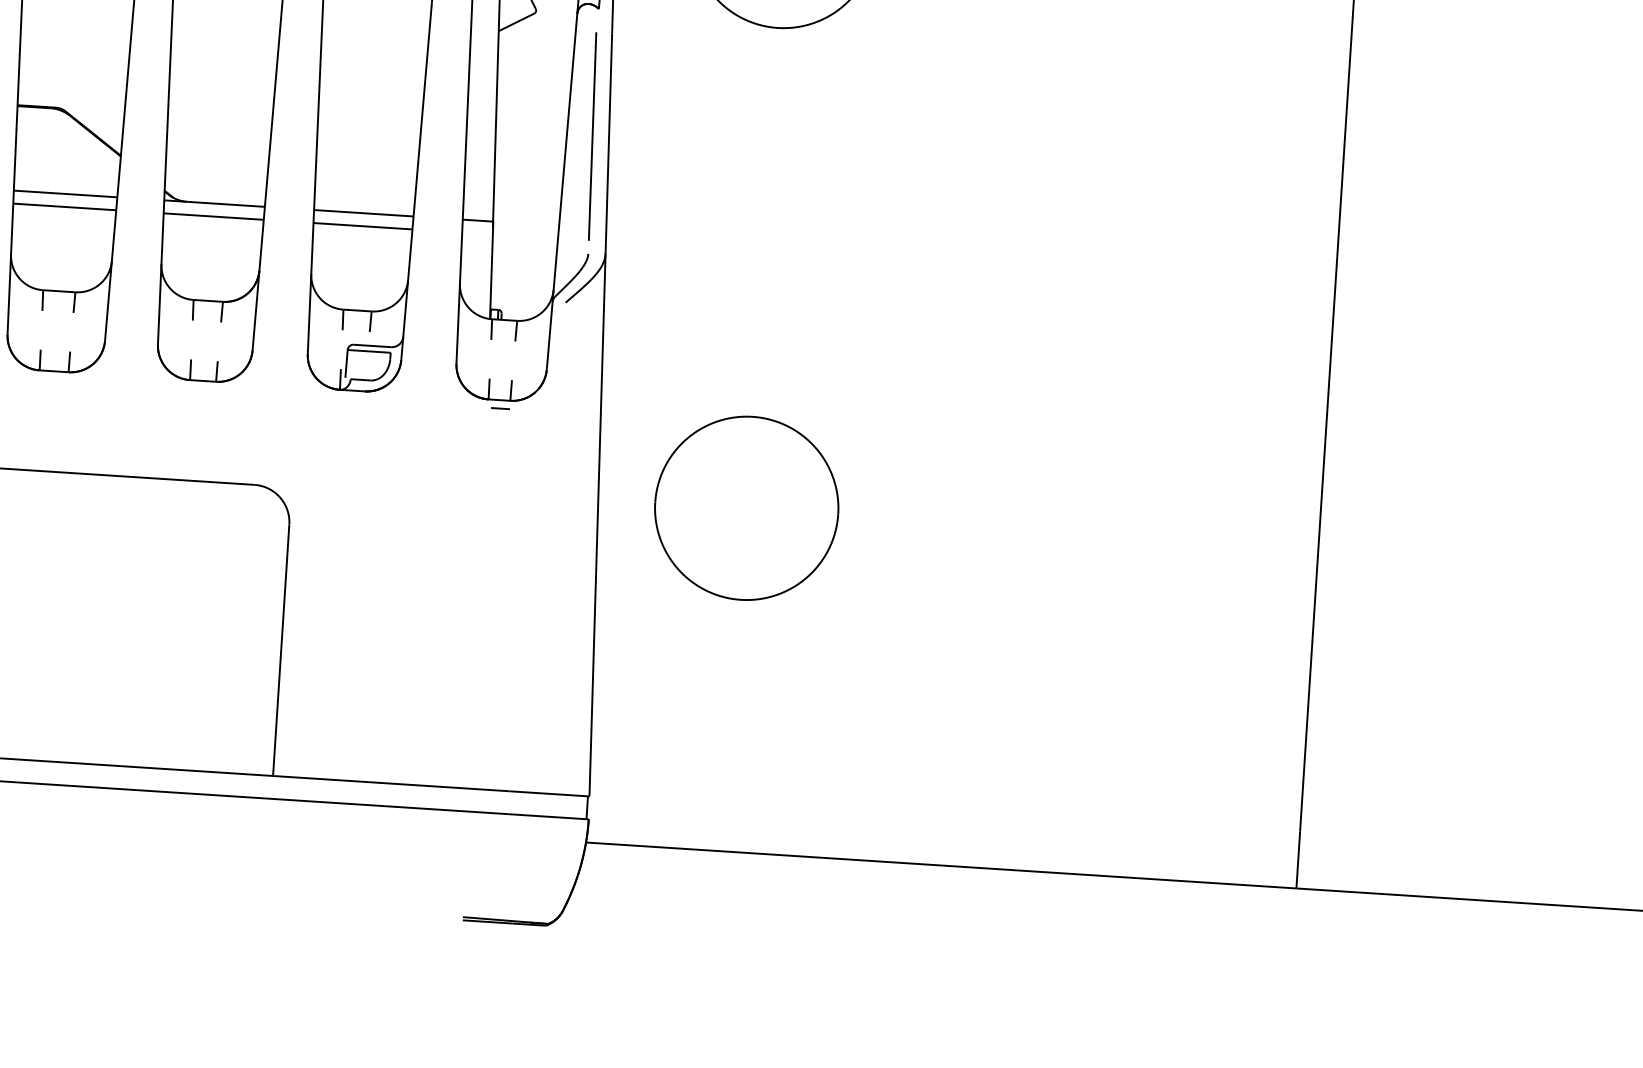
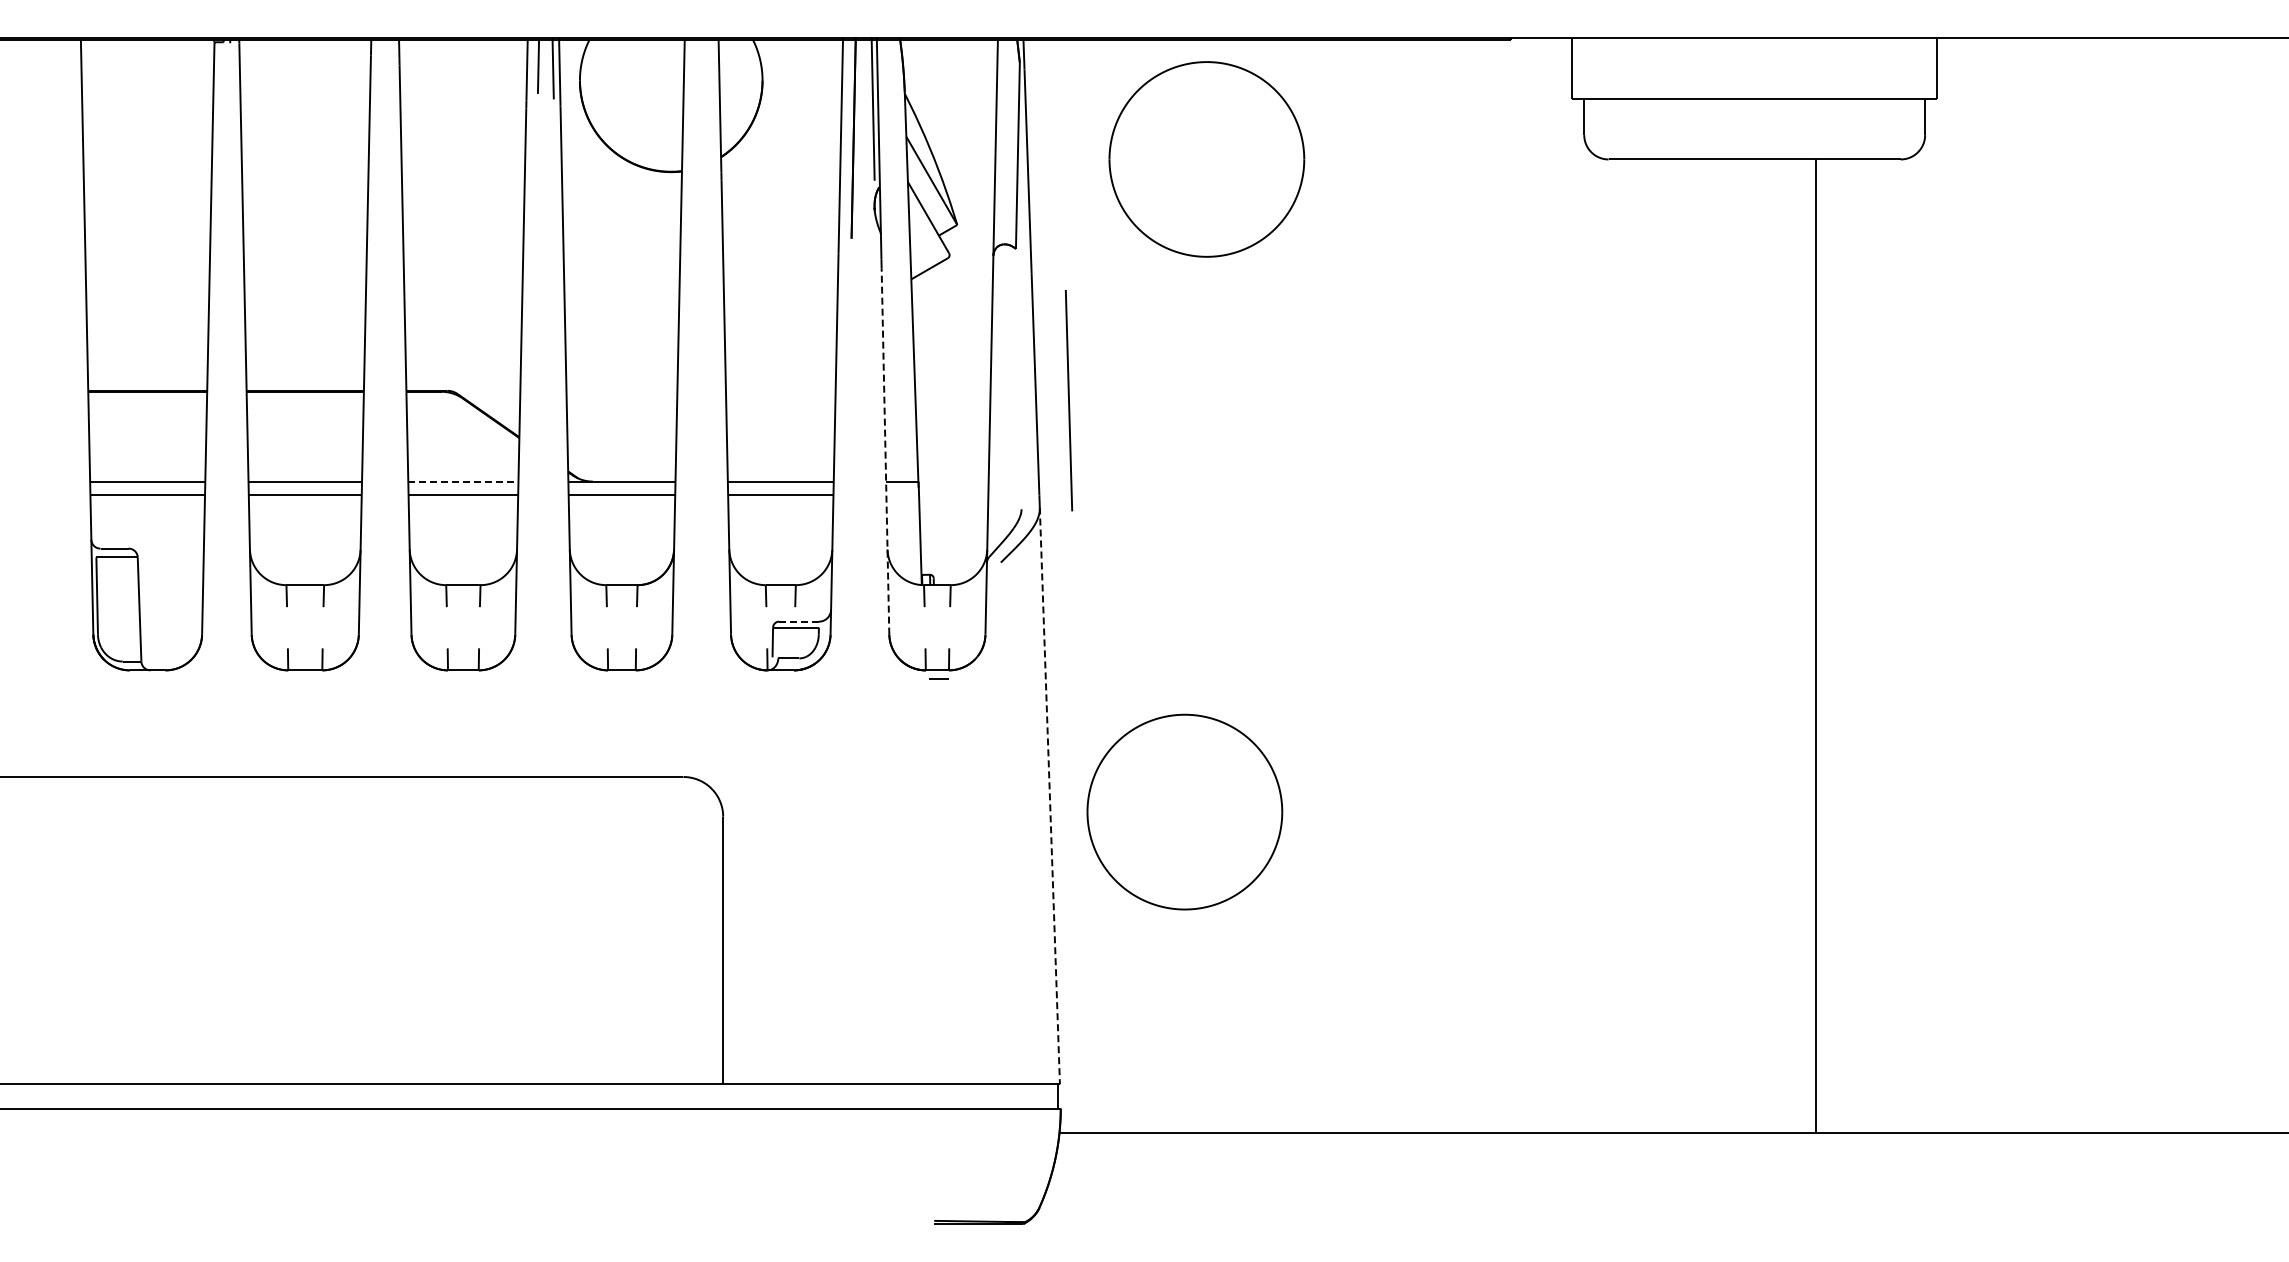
line: (592, 136) -> (1068, 400), moved
line: (464, 190) -> (885, 450), solid -> dashed
line: (65, 193) -> (463, 481), solid -> dashed
line: (372, 345) -> (799, 621), solid -> dashed
part: (746, 507) -> (1184, 811), moved
line: (597, 524) -> (1049, 795), solid -> dashed

